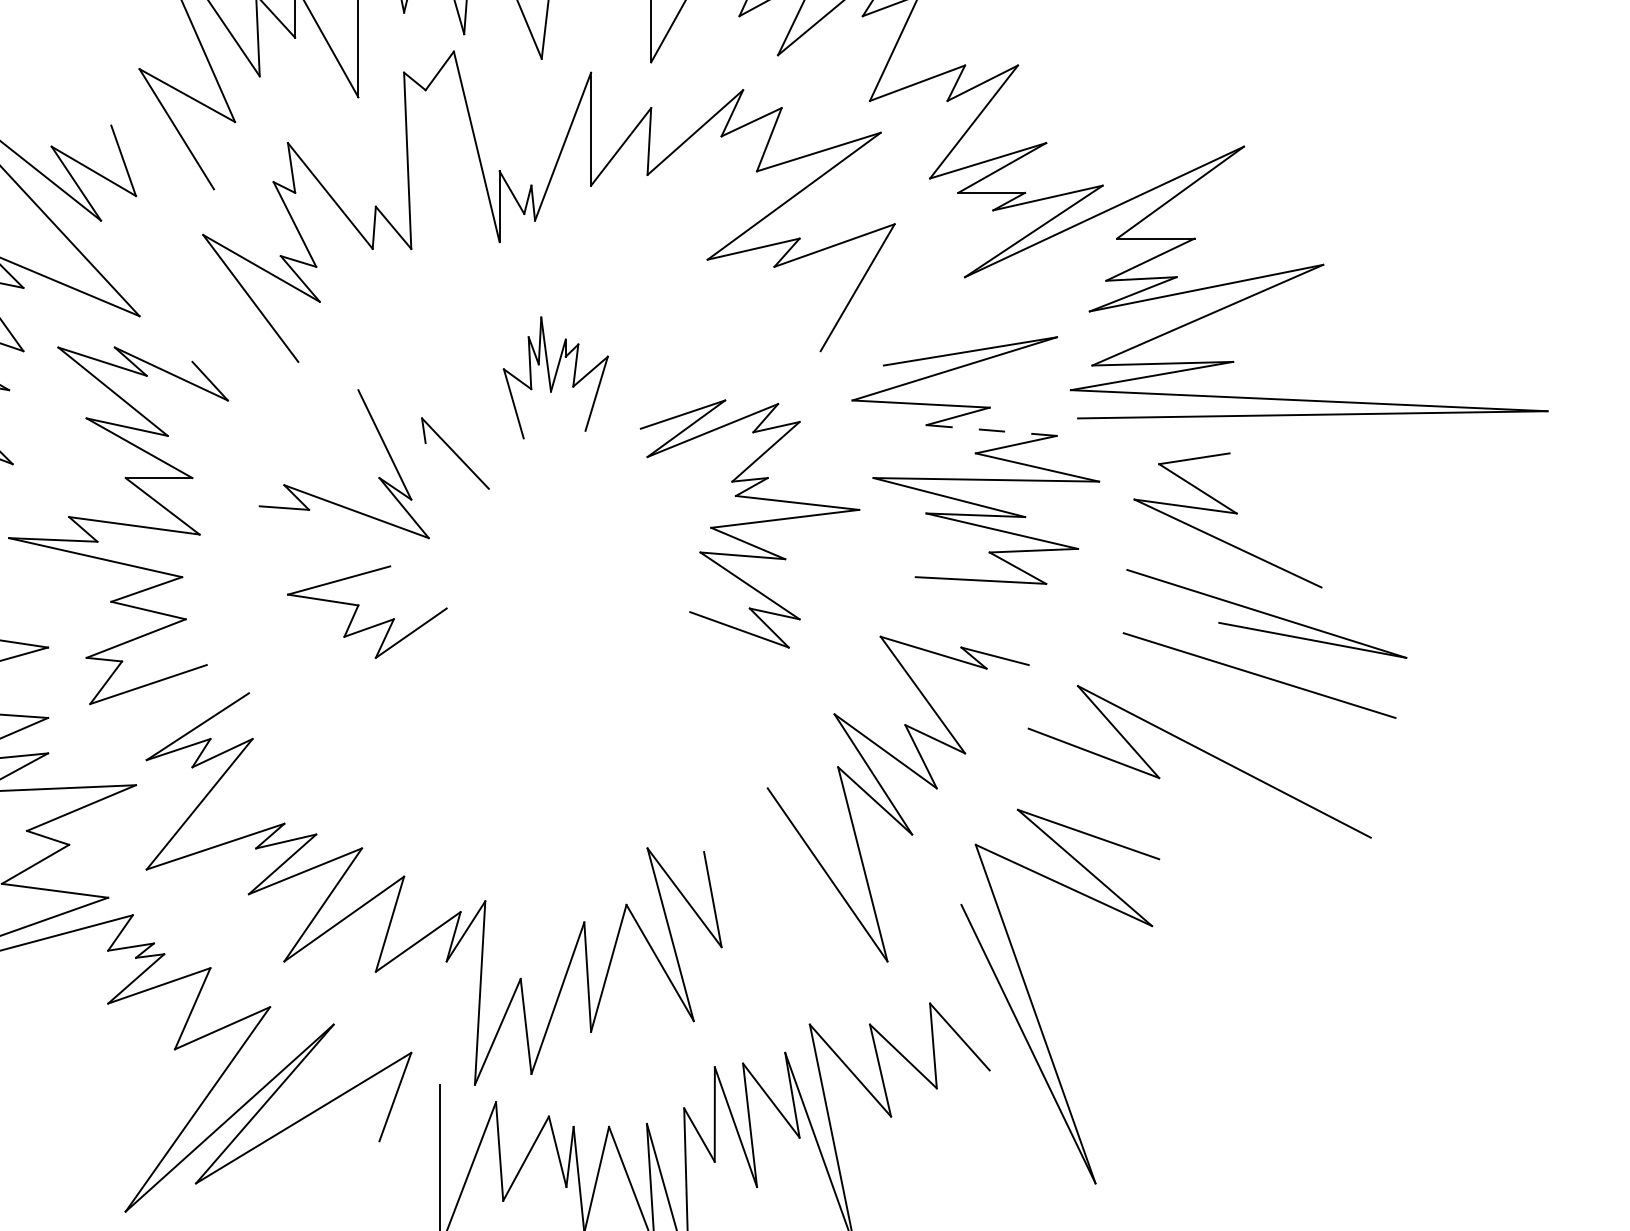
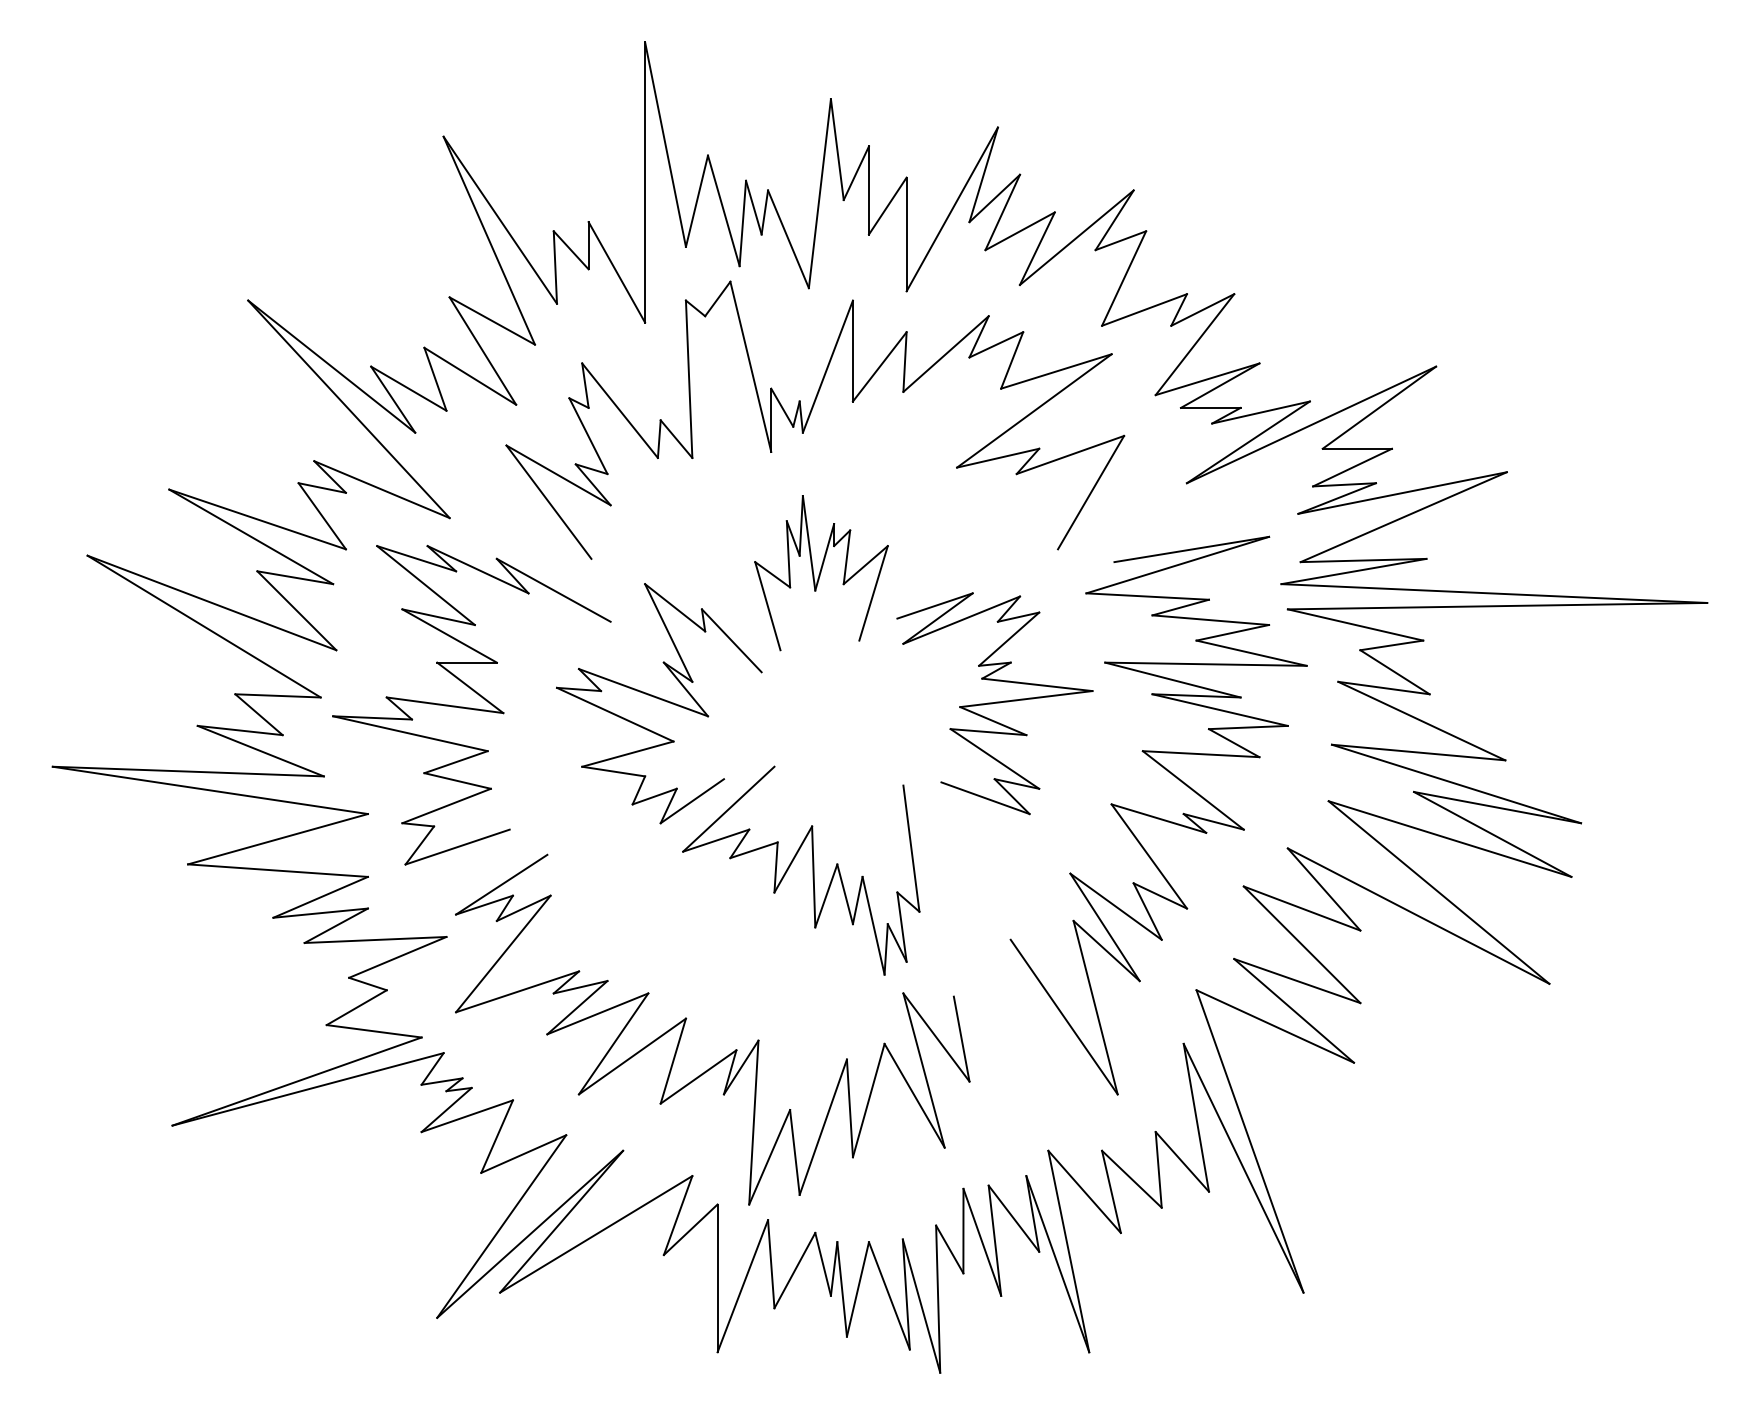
line: (162, 156) -> (470, 375), added
part: (555, 378) -> (821, 573), size x1.43
line: (255, 396) -> (553, 589), added
line: (392, 416) -> (675, 607), added
line: (992, 430) -> (1211, 620), dashed -> solid
line: (1153, 435) -> (1355, 624), added
line: (325, 536) -> (615, 714), added
line: (1224, 578) -> (1418, 752), added
line: (971, 621) -> (1192, 790), added
line: (1307, 670) -> (1492, 834), added
part: (545, 710) -> (812, 870), added
line: (1246, 735) -> (1438, 892), added
line: (1093, 793) -> (1301, 944), added
line: (974, 987) -> (1195, 1117), added
line: (409, 1112) -> (690, 1229), added

